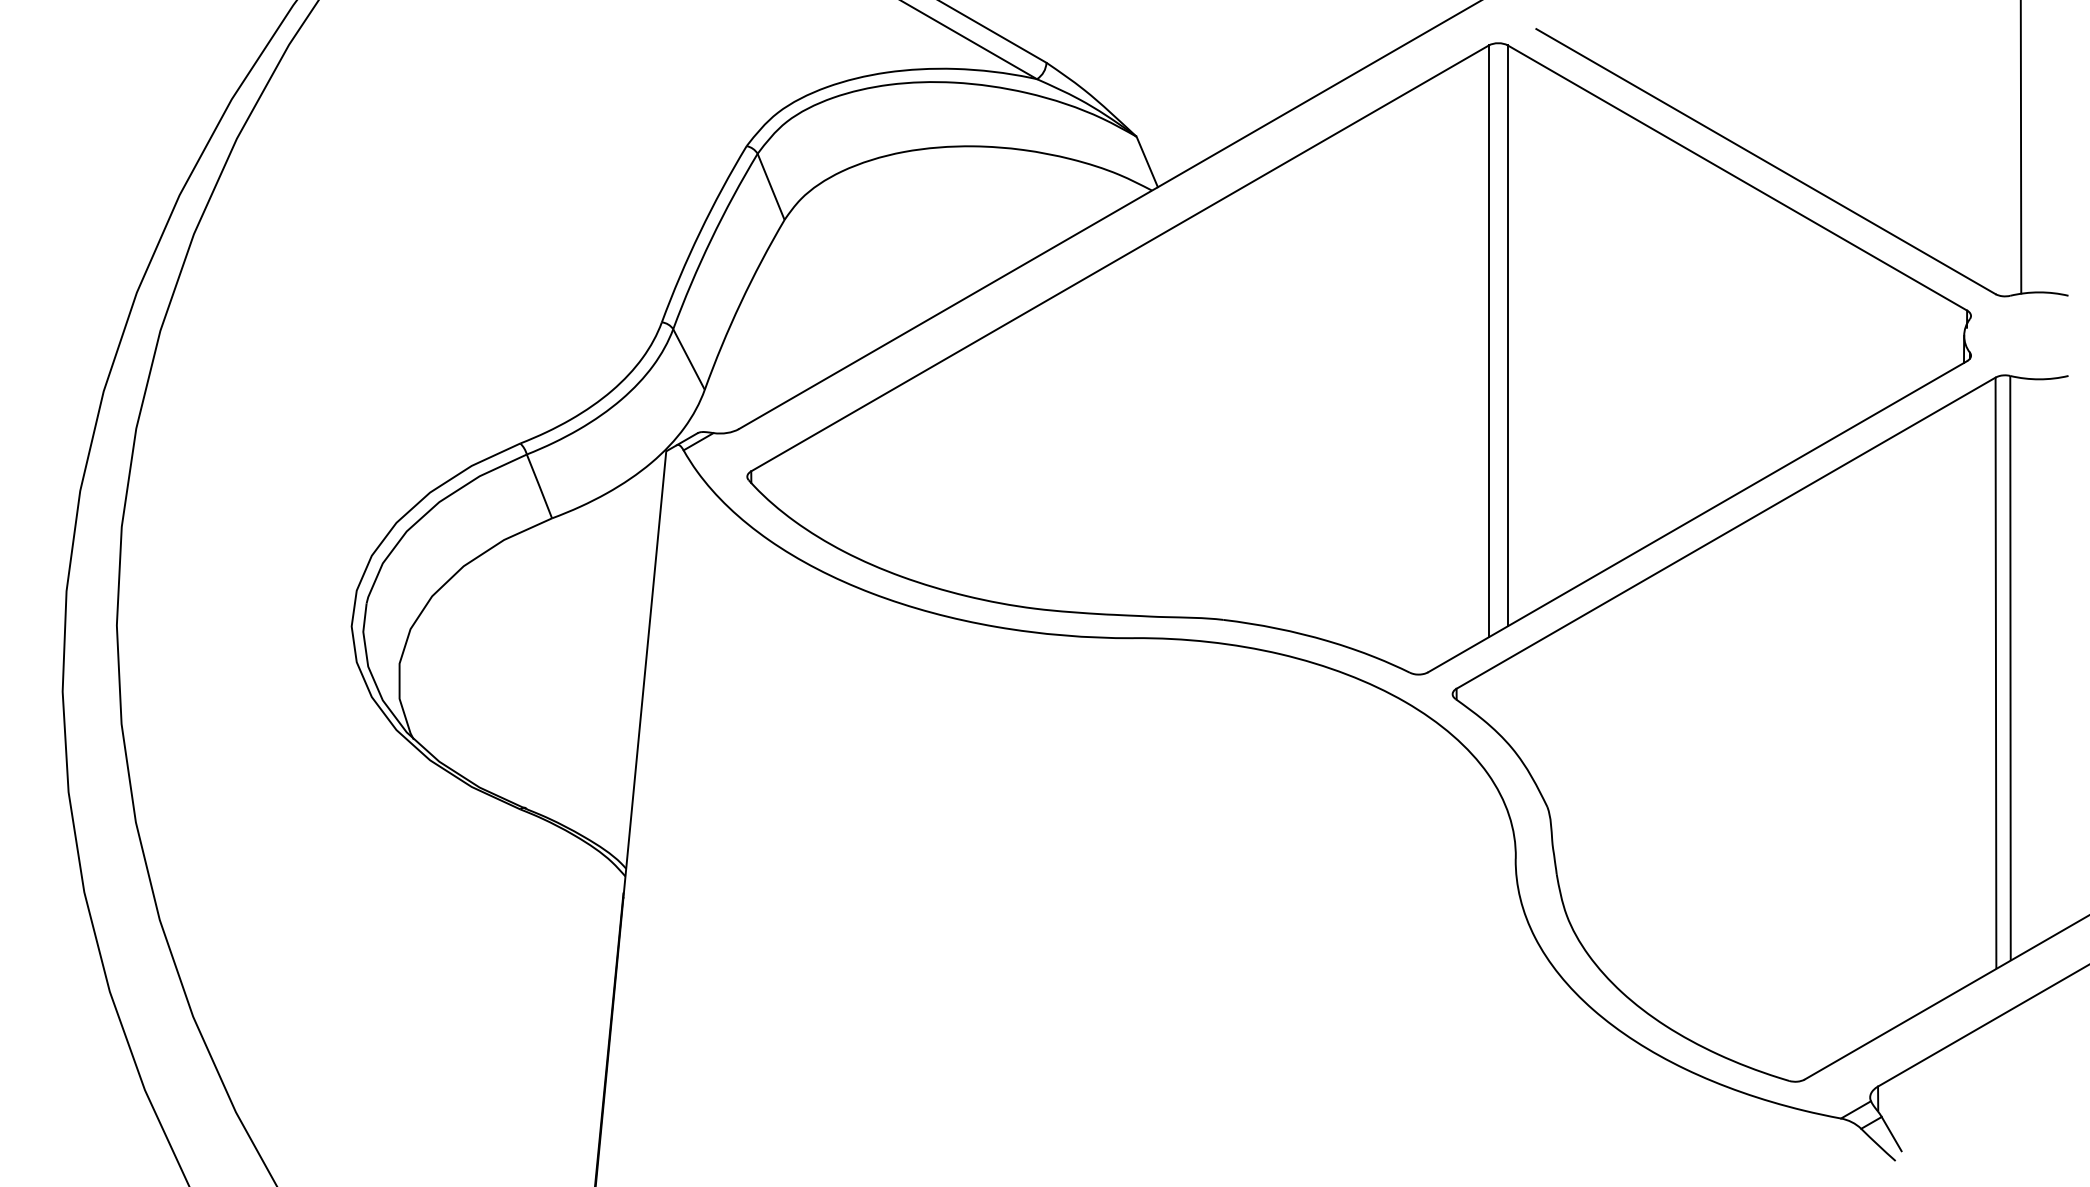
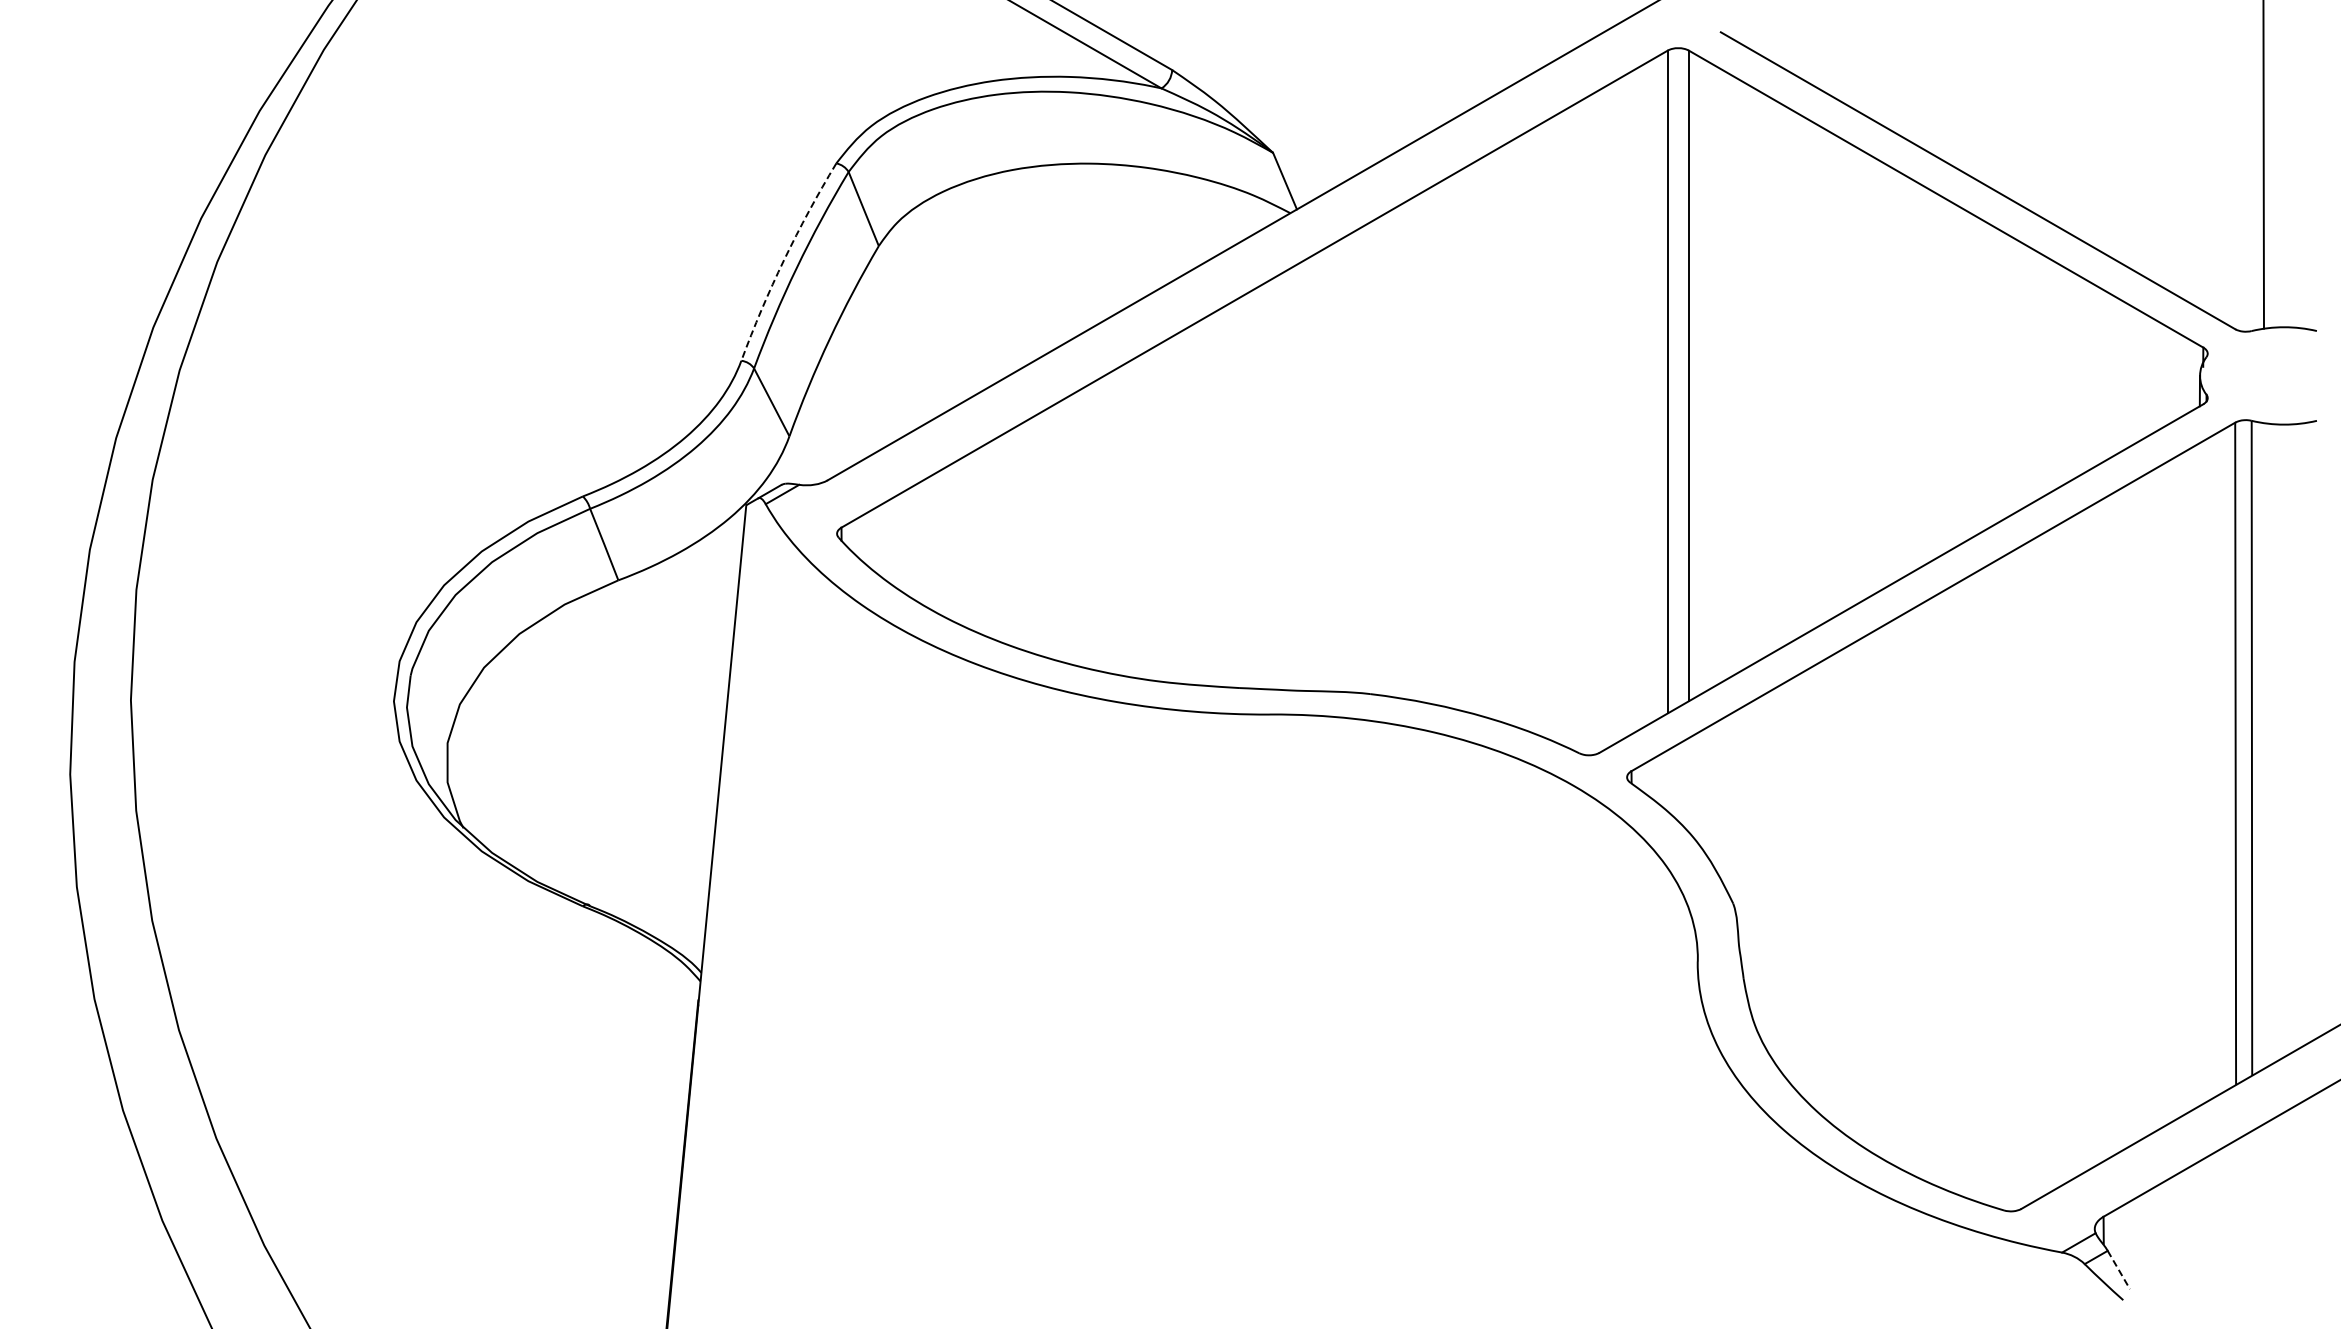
arc: (700, 231) -> (784, 259), solid -> dashed
line: (1892, 1134) -> (2119, 1270), solid -> dashed

